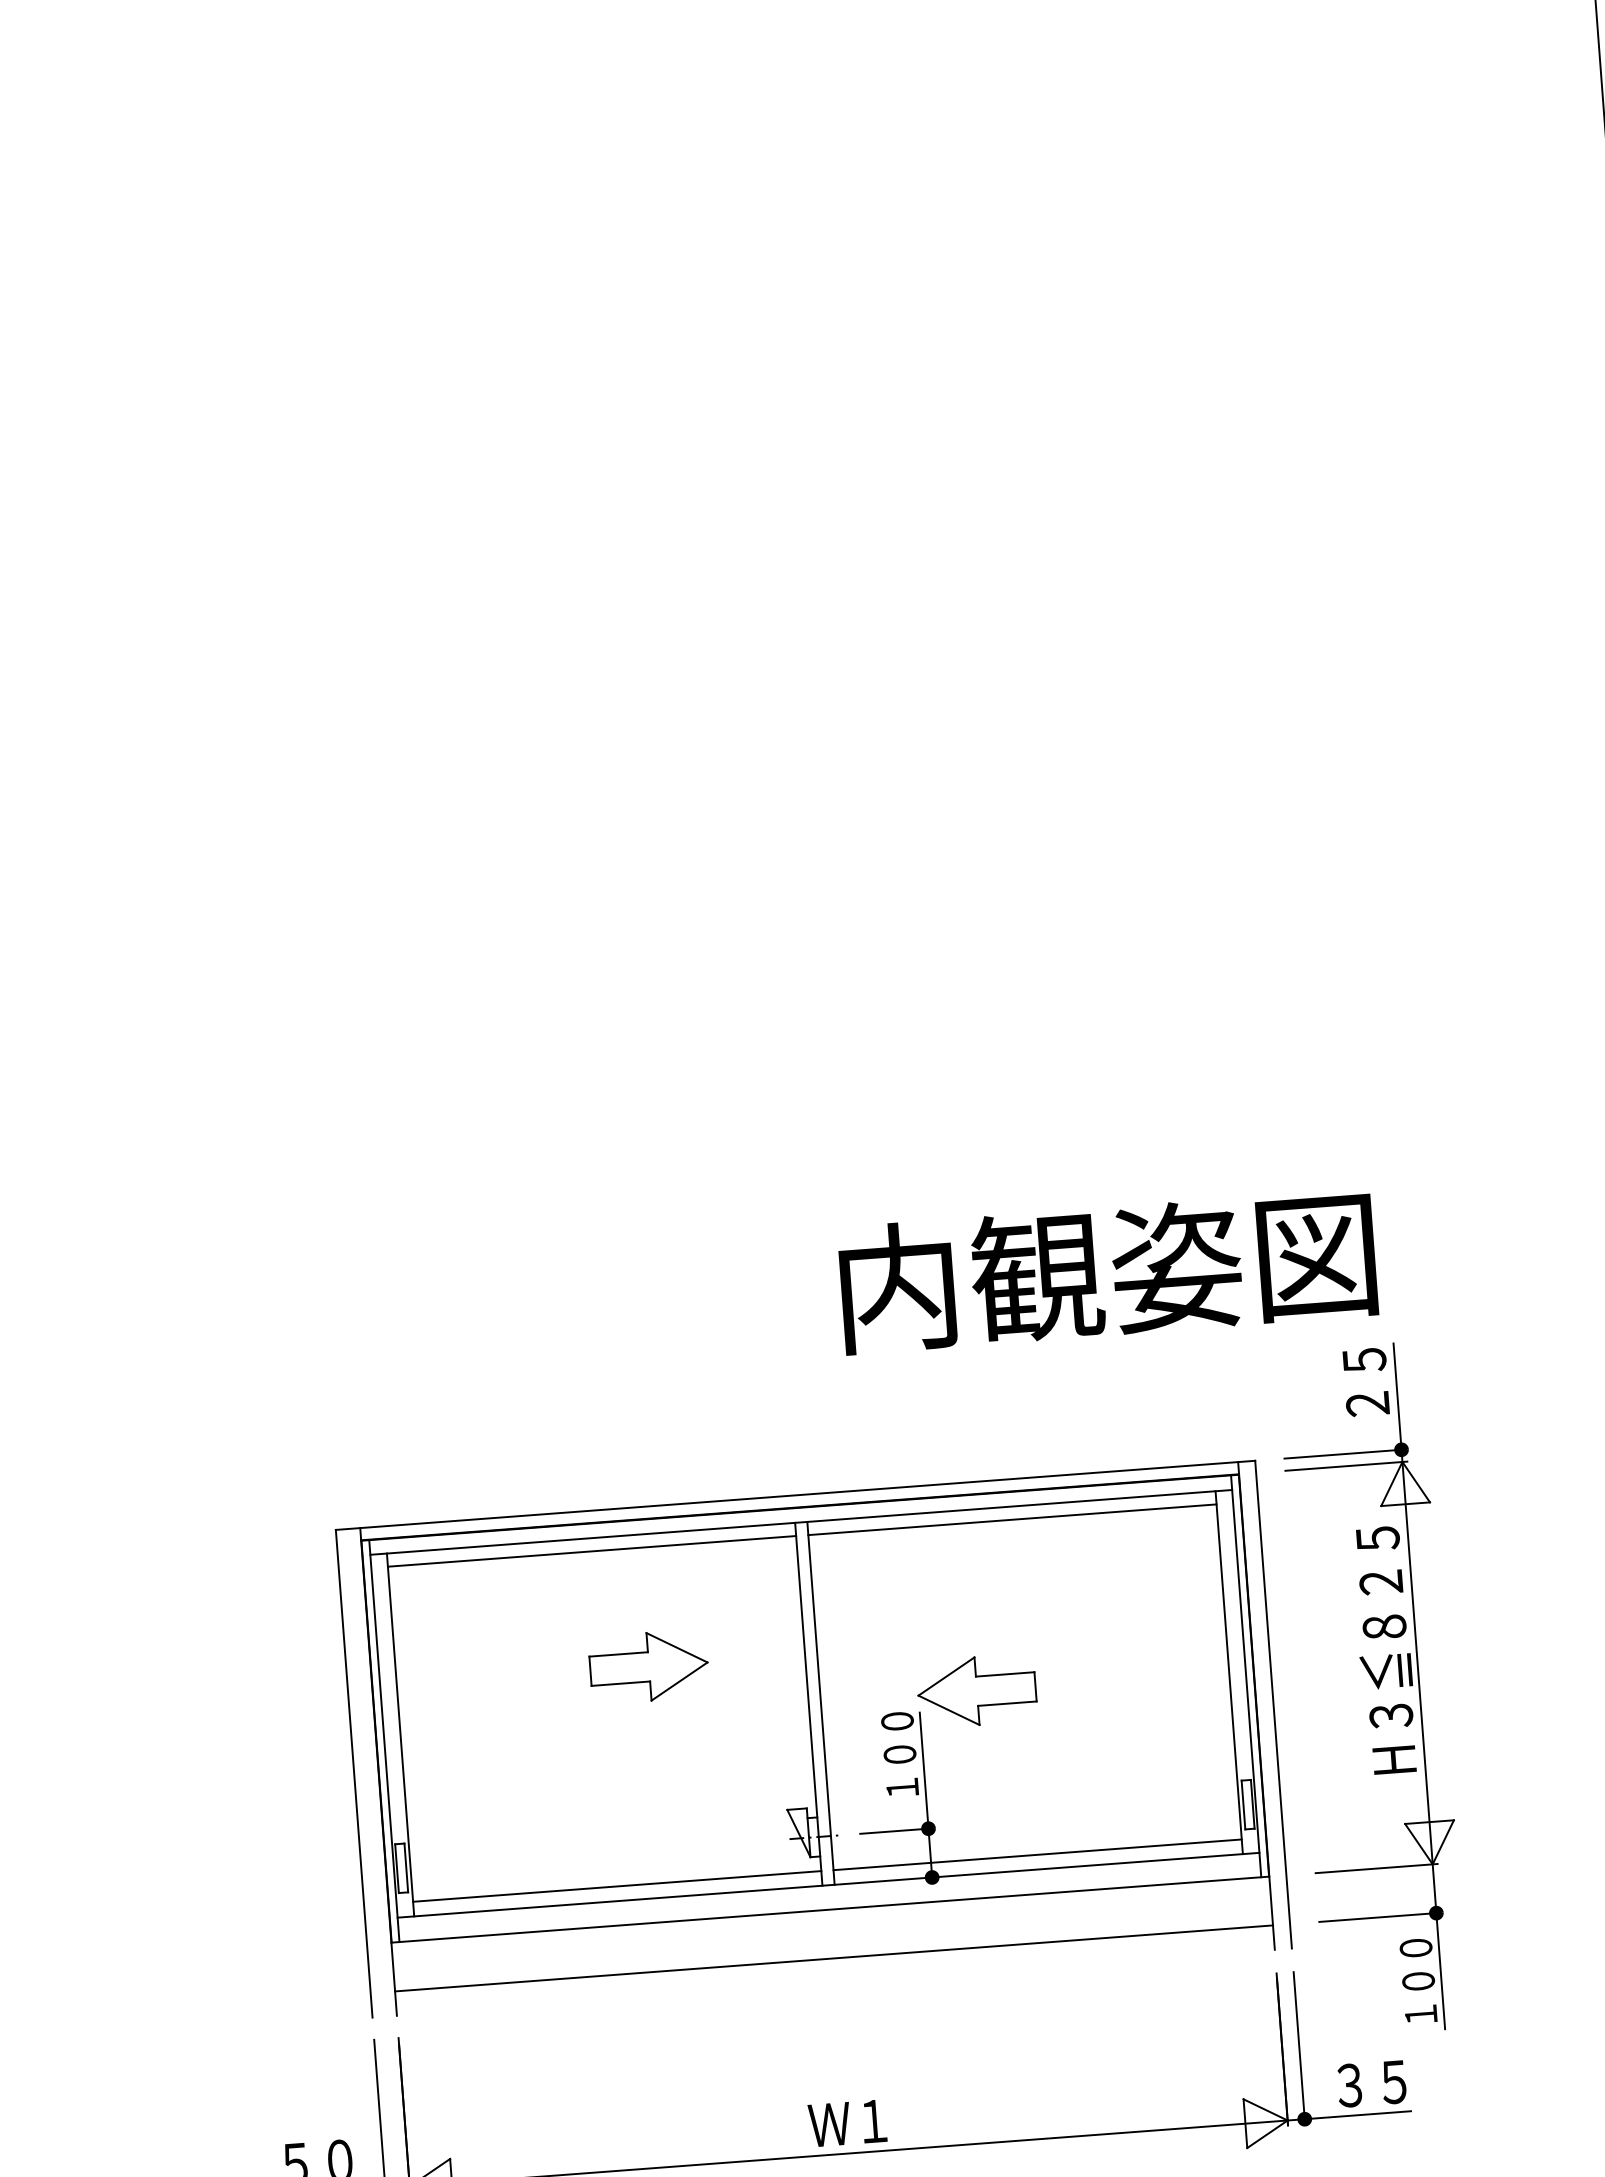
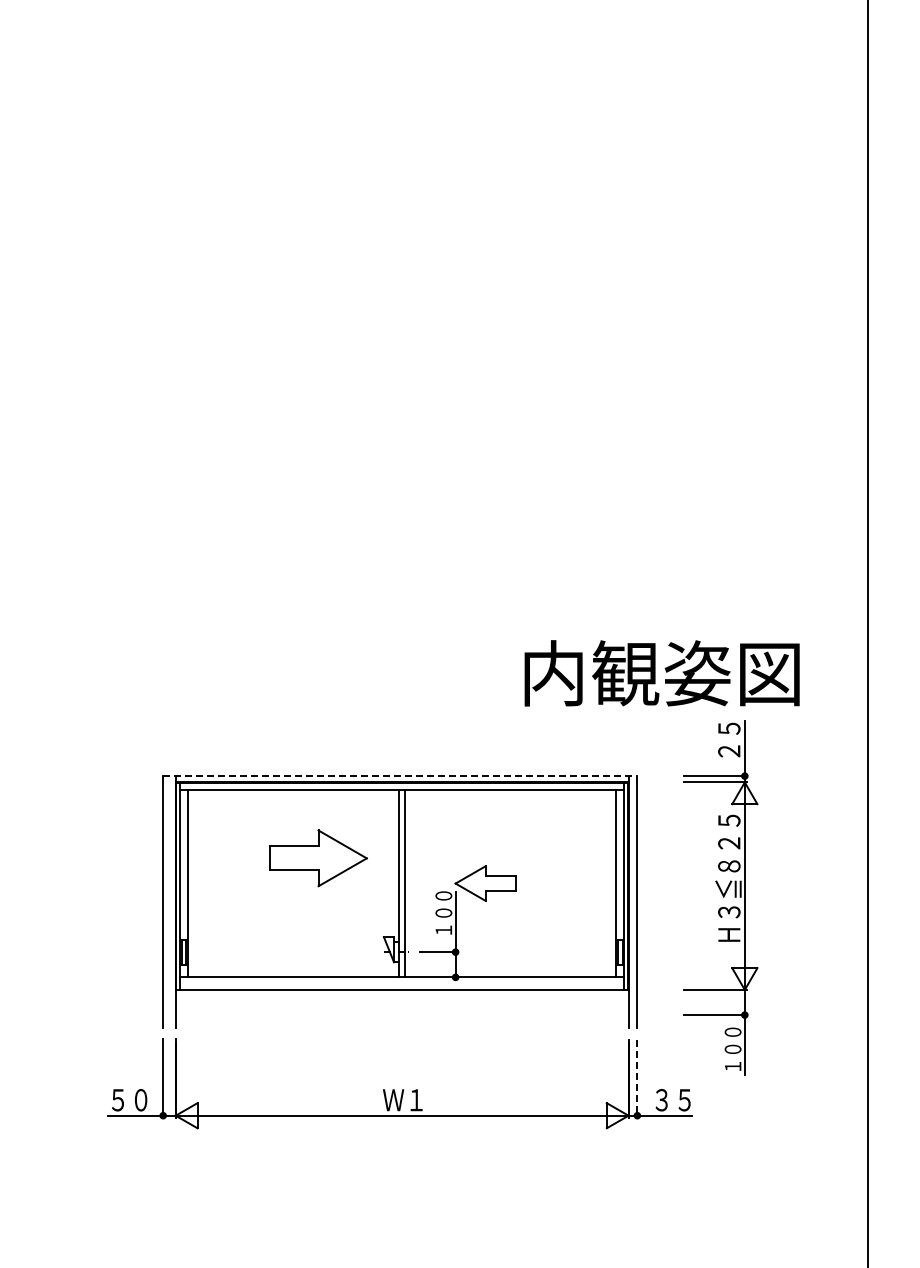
text: (1106, 1271) -> (661, 673), moved
line: (796, 1496) -> (400, 776), solid -> dashed
line: (1012, 1520) -> (510, 797), removed
line: (591, 1552) -> (293, 797), removed
part: (648, 1667) -> (318, 858), size x1.6
part: (1372, 1688) -> (720, 897), moved
line: (1037, 1854) -> (510, 969), removed
line: (616, 1885) -> (293, 969), removed
line: (832, 1959) -> (401, 1015), removed
line: (1299, 2048) -> (637, 1079), solid -> dashed

